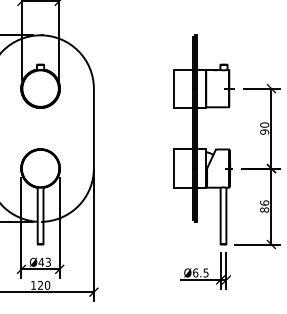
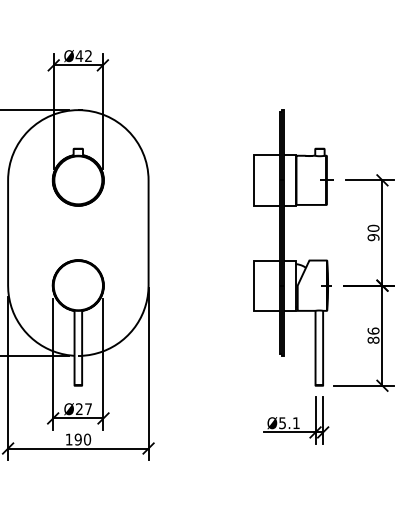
text: (44, 262) -> (83, 409), Ø43 -> Ø27
text: (200, 273) -> (289, 423), Ø6.5 -> Ø5.1
text: (39, 285) -> (77, 439), 120 -> 190

